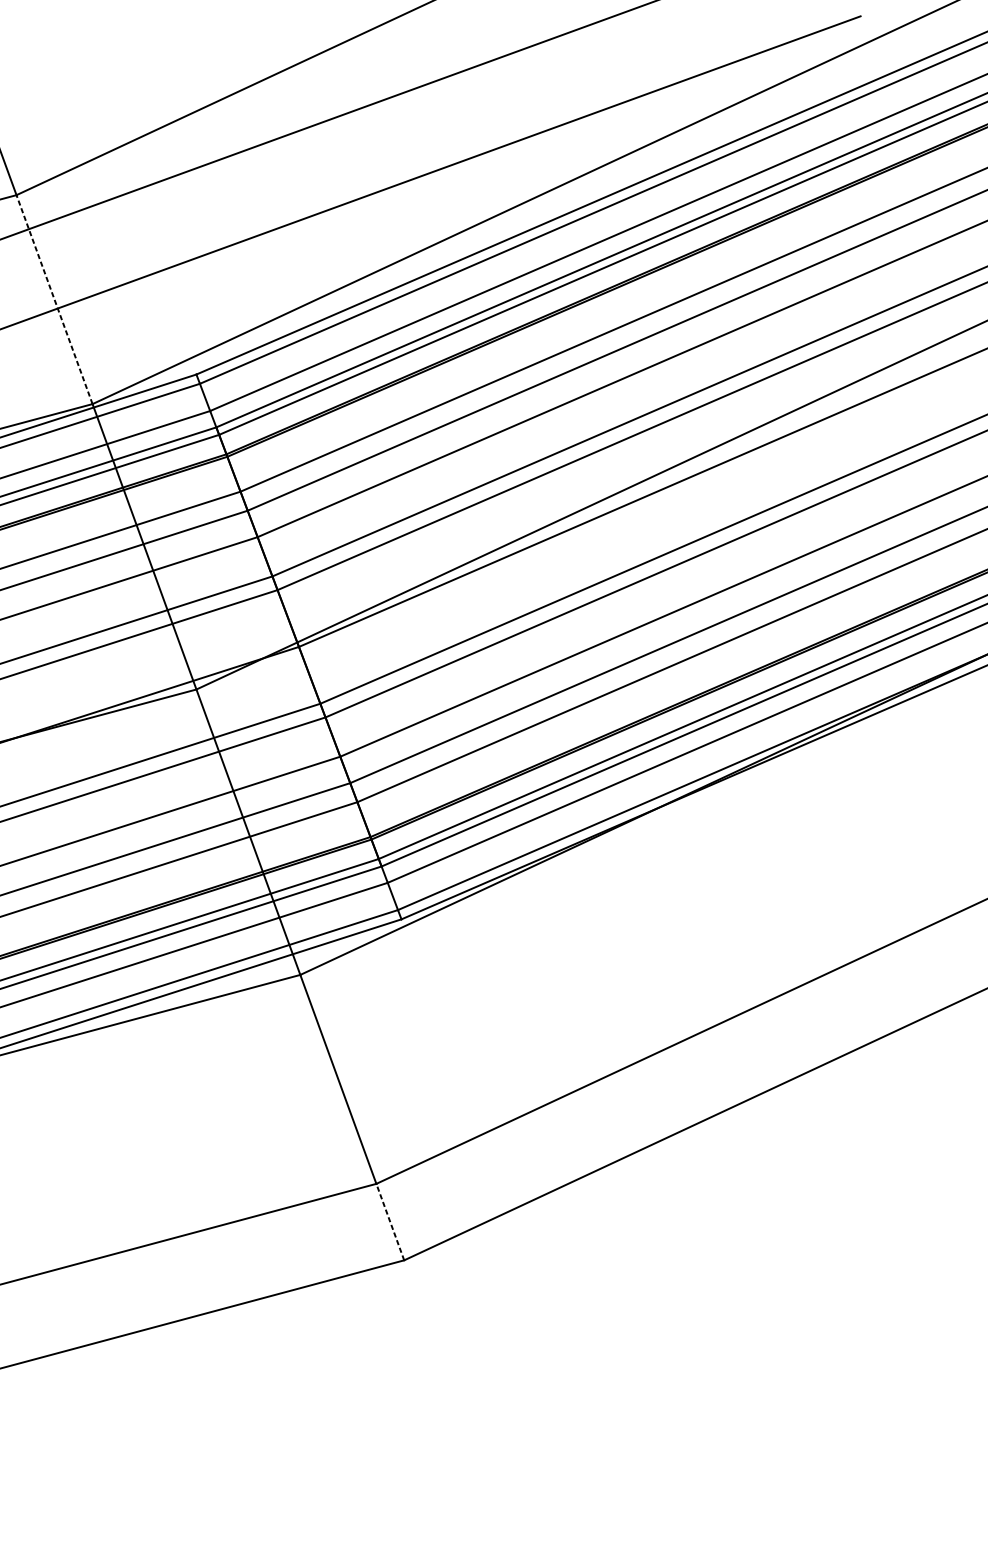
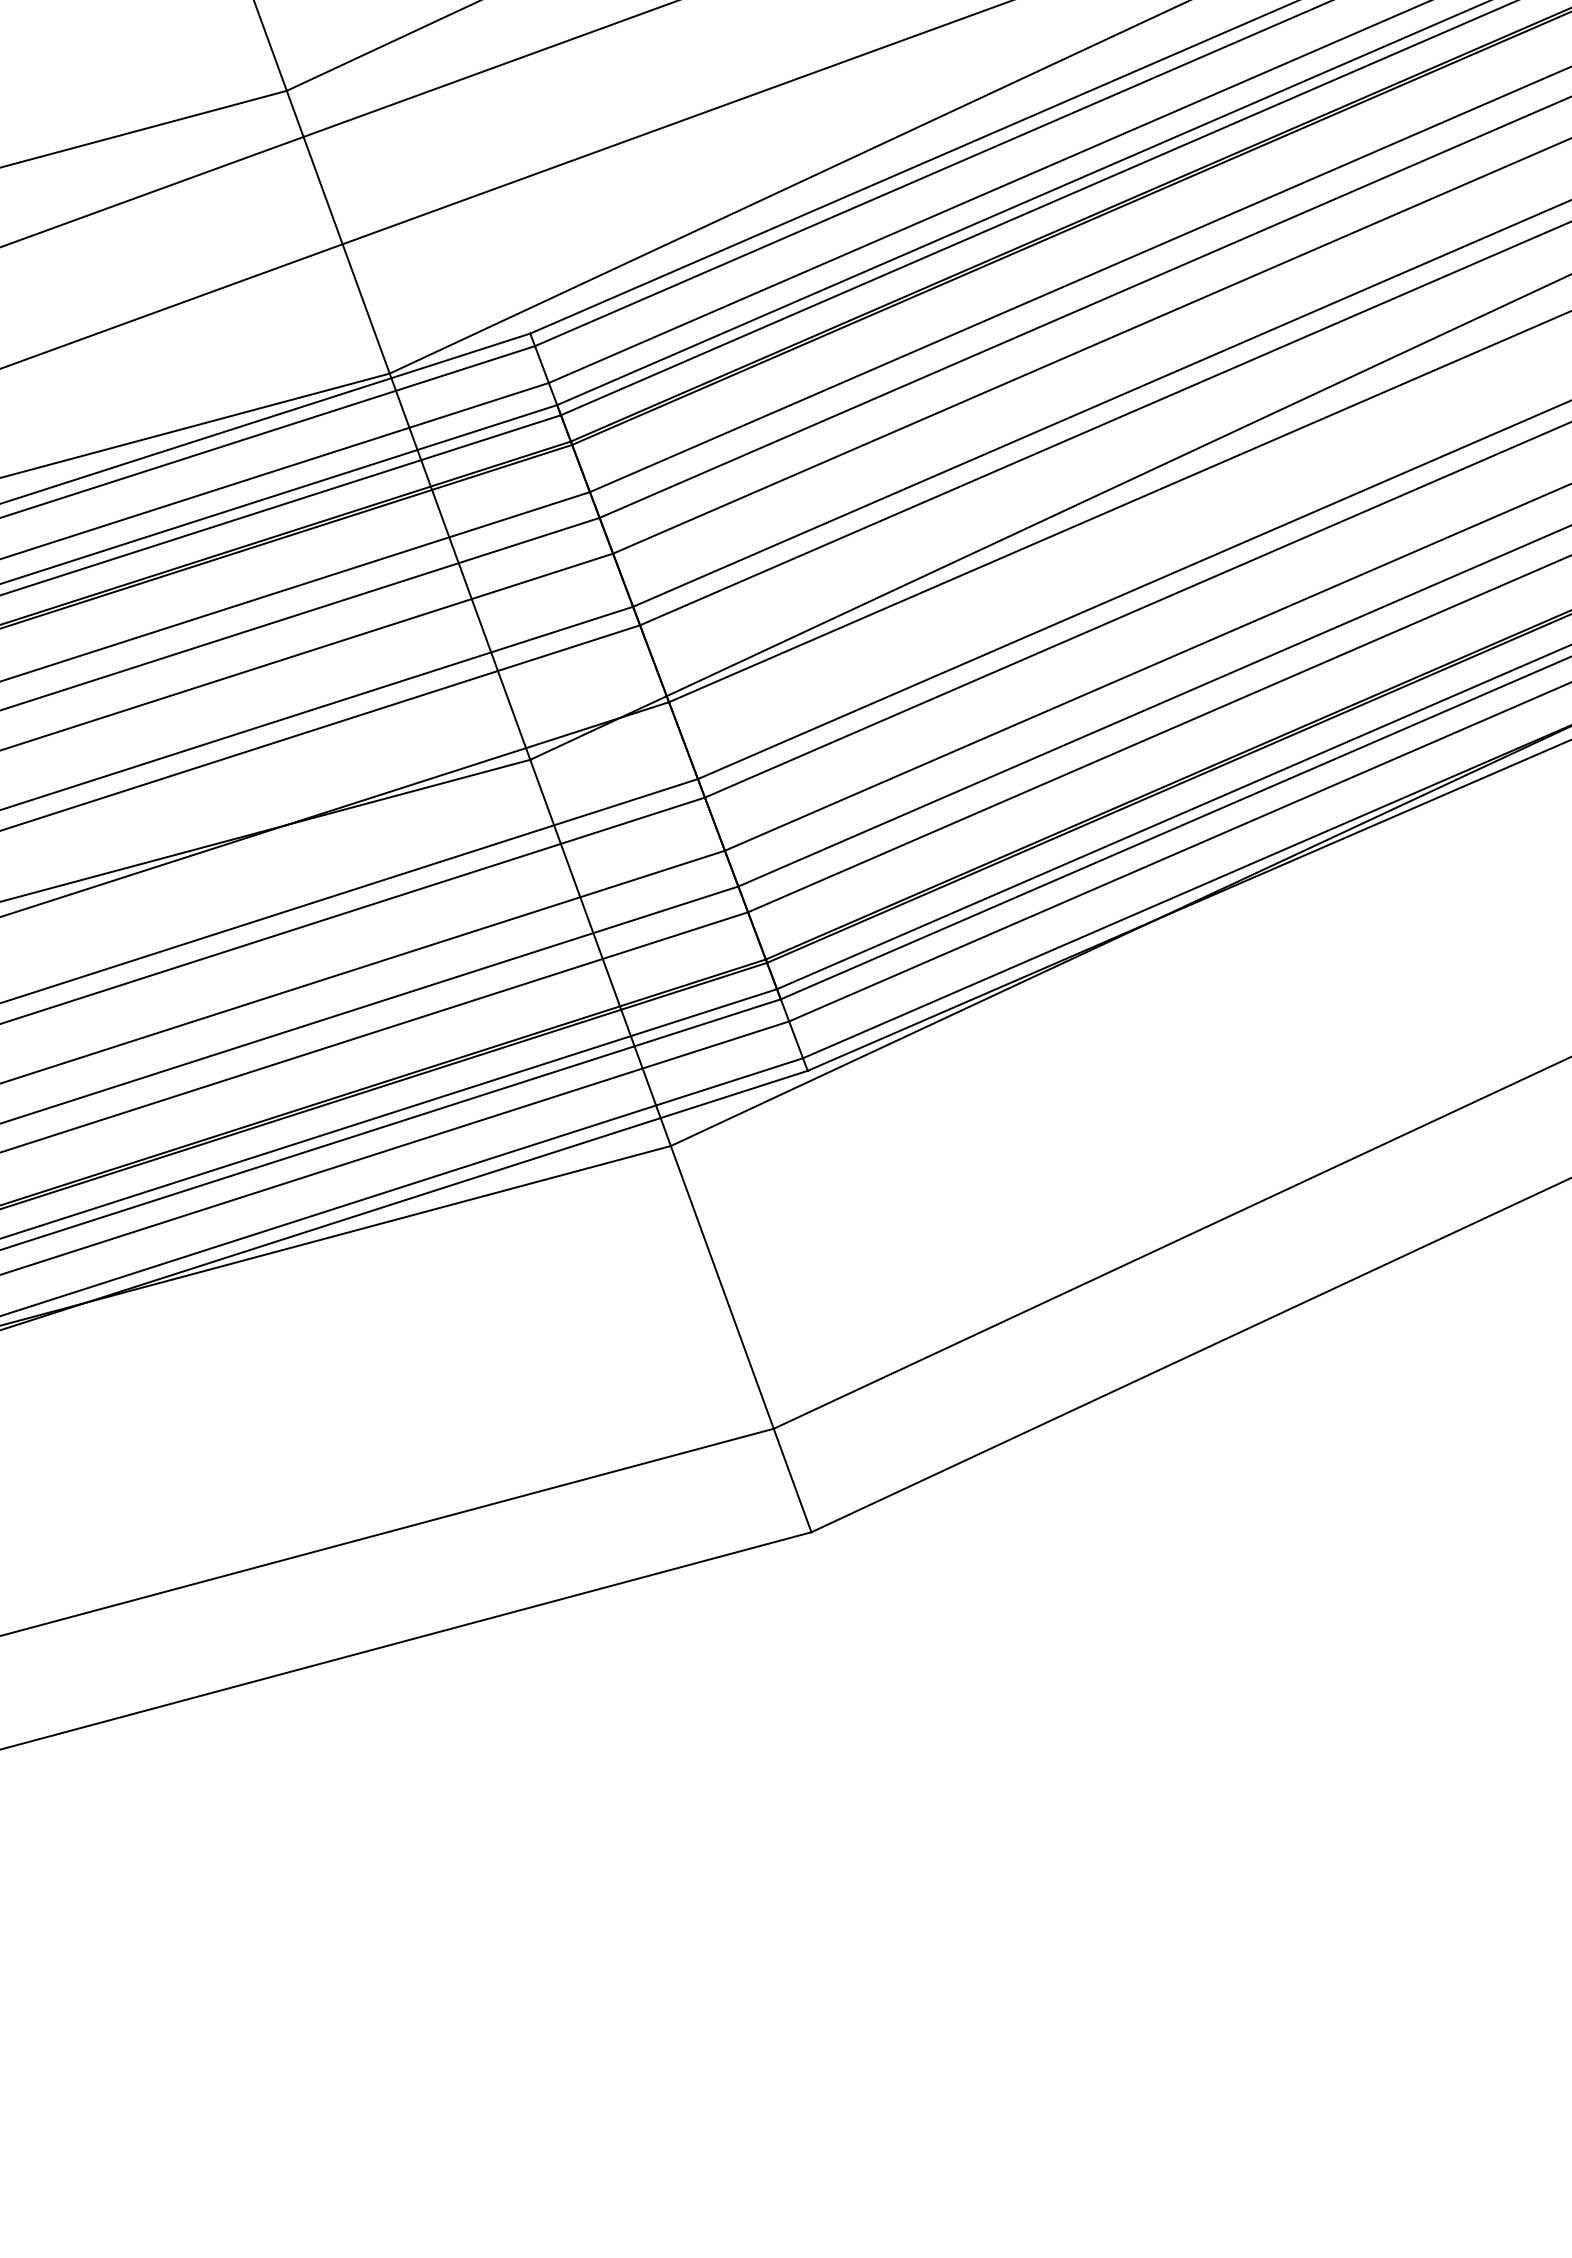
line: (54, 299) -> (338, 231), dashed -> solid
line: (390, 1222) -> (792, 1480), dashed -> solid

